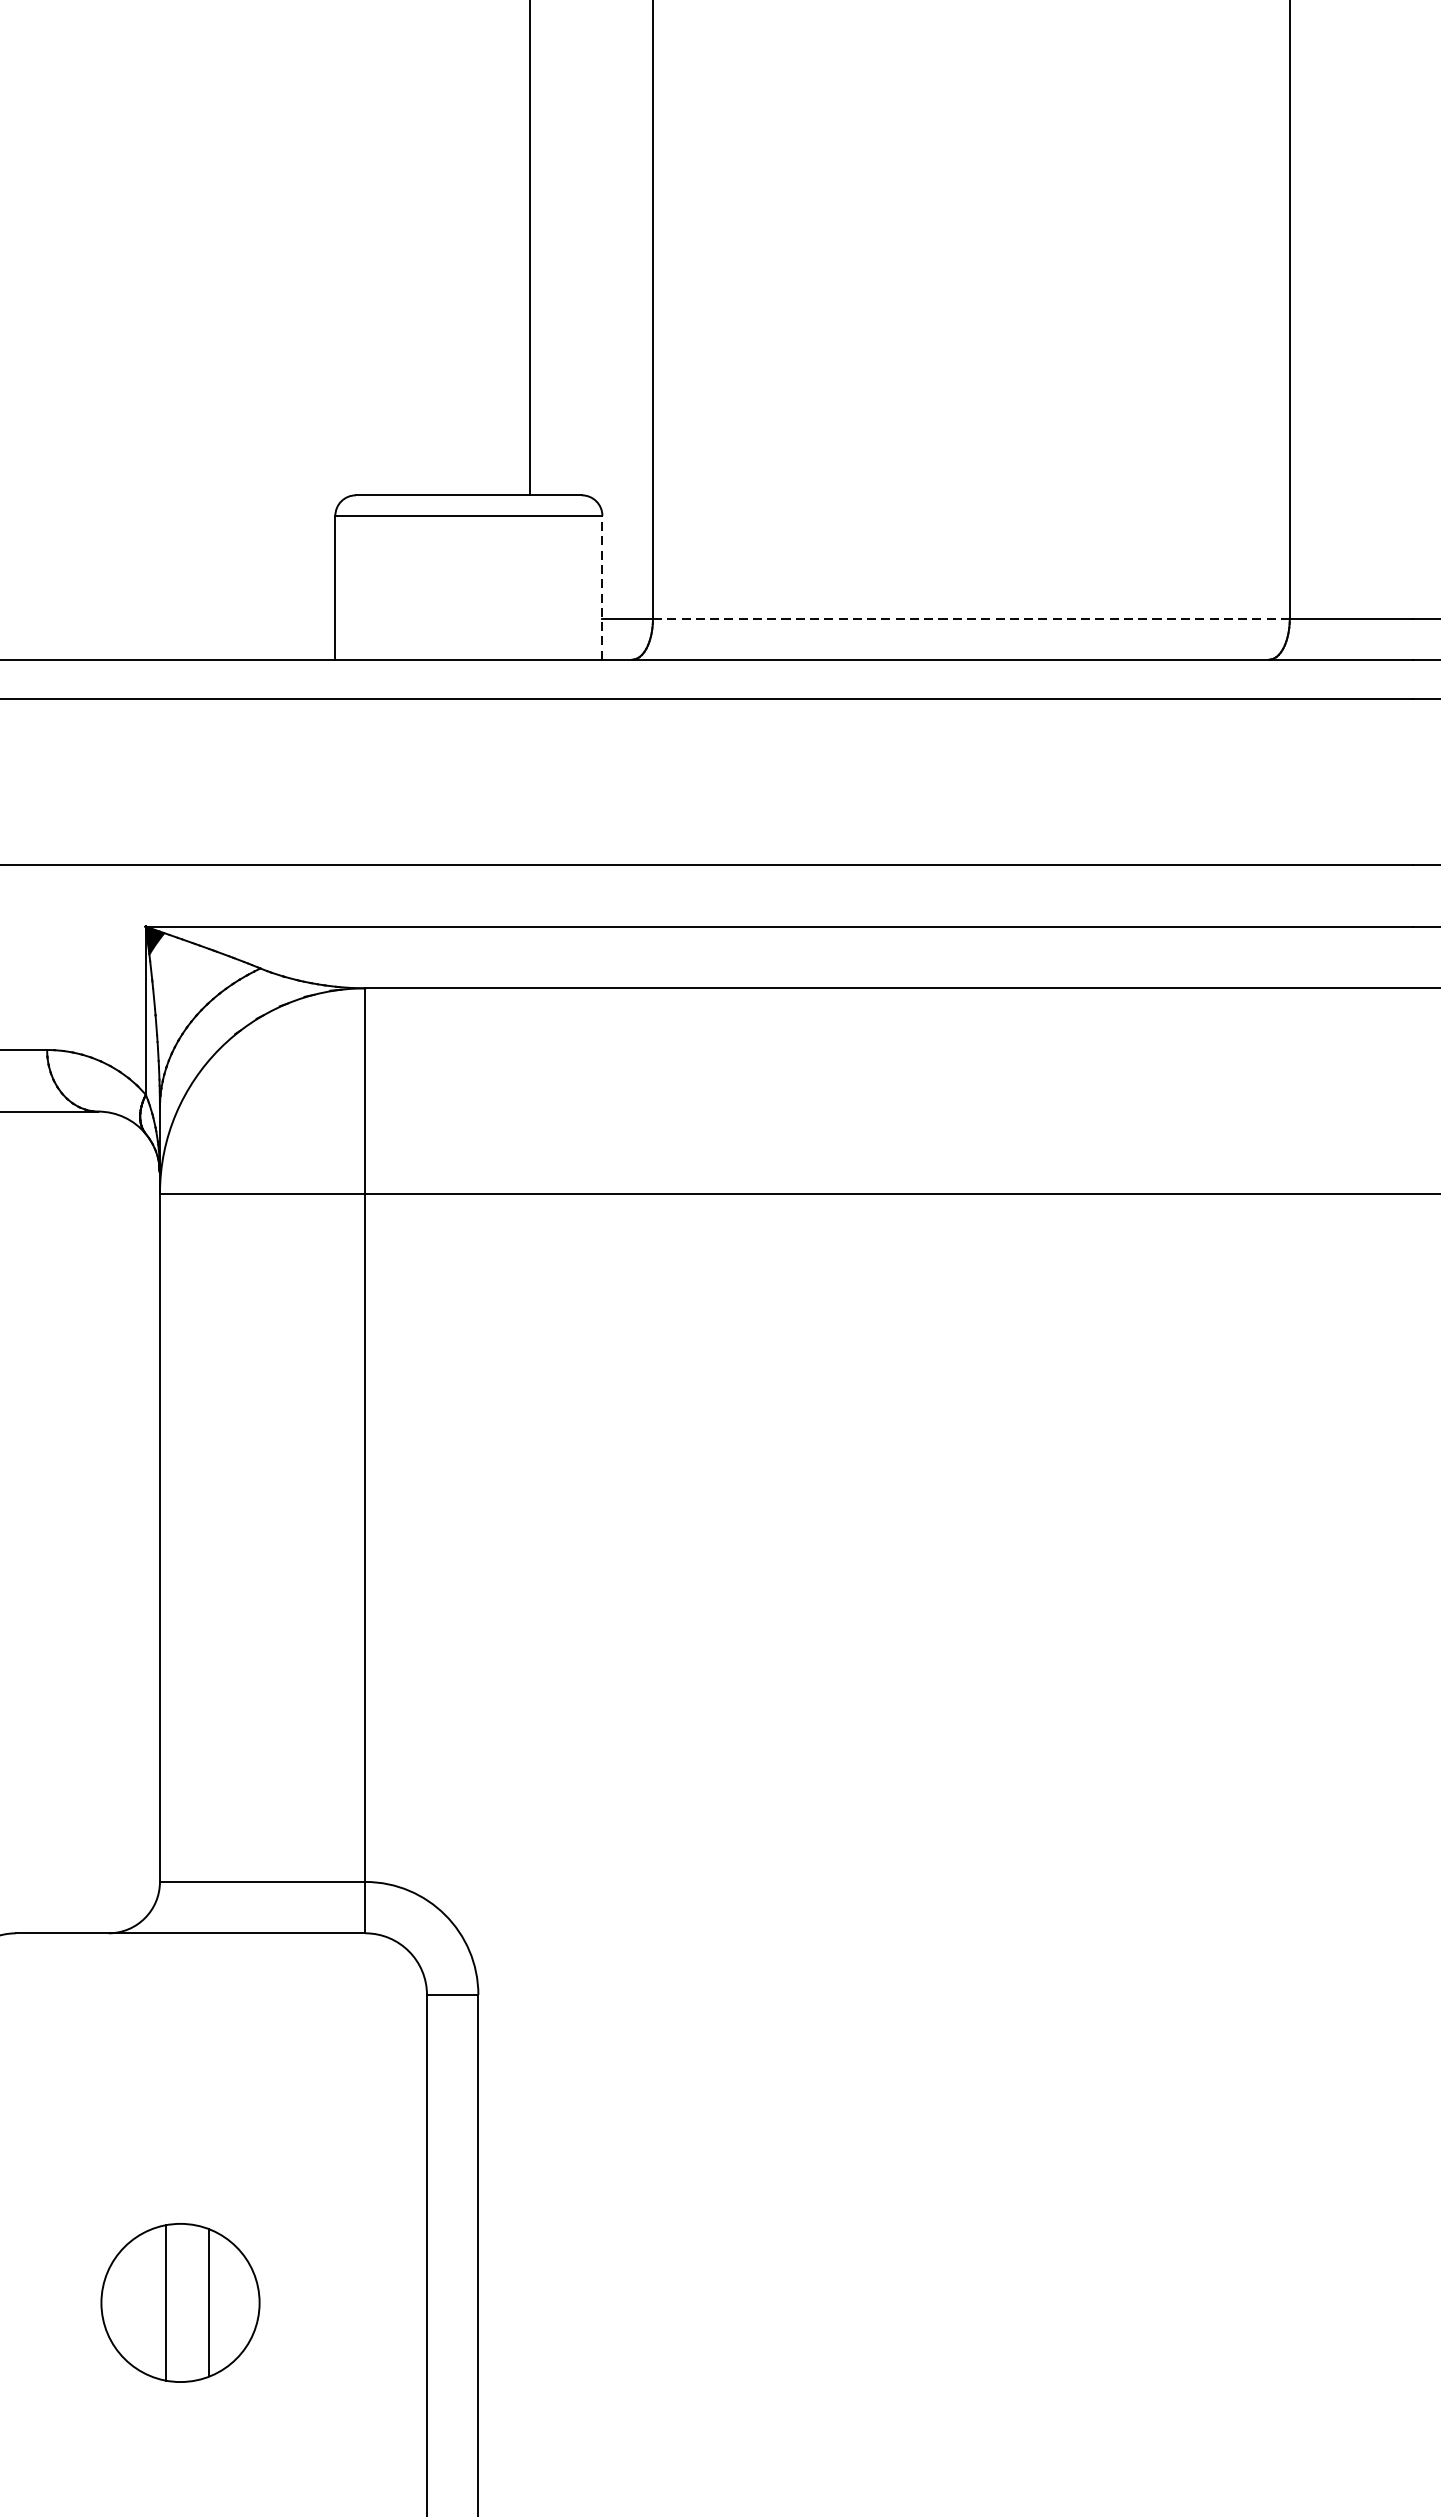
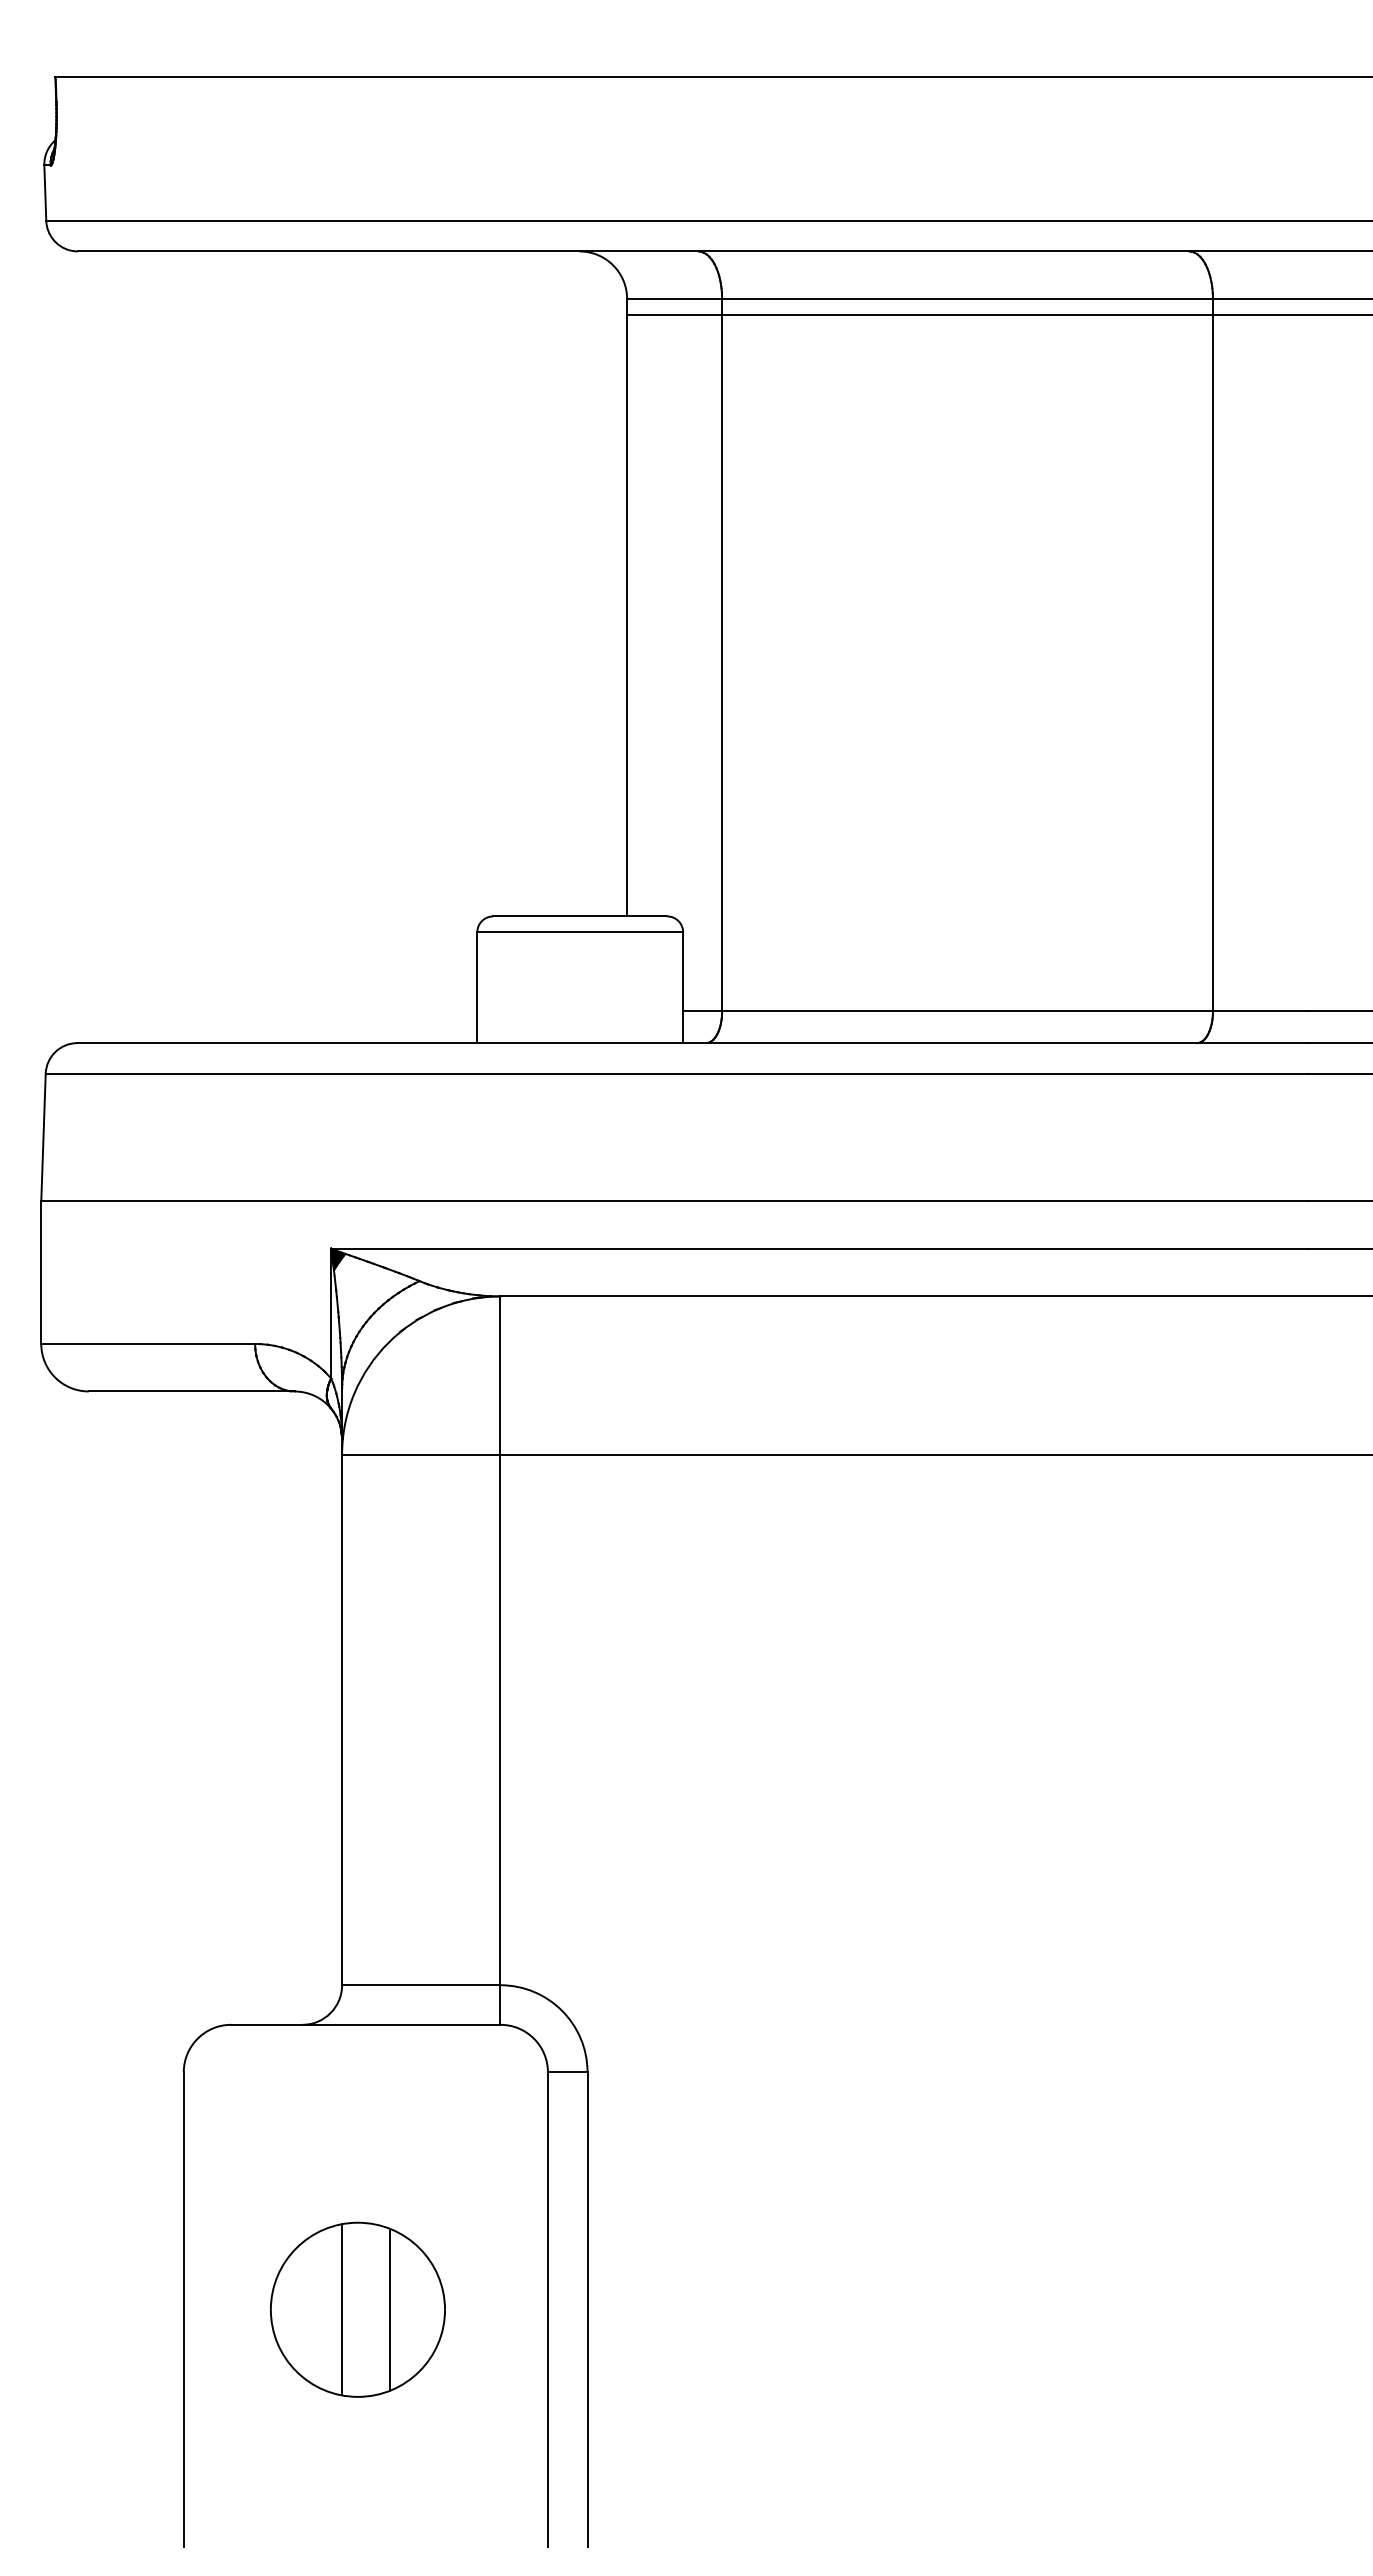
line: (602, 587) -> (683, 987), dashed -> solid
line: (972, 618) -> (968, 1011), dashed -> solid
part: (179, 2302) -> (357, 2309), size x1.43

